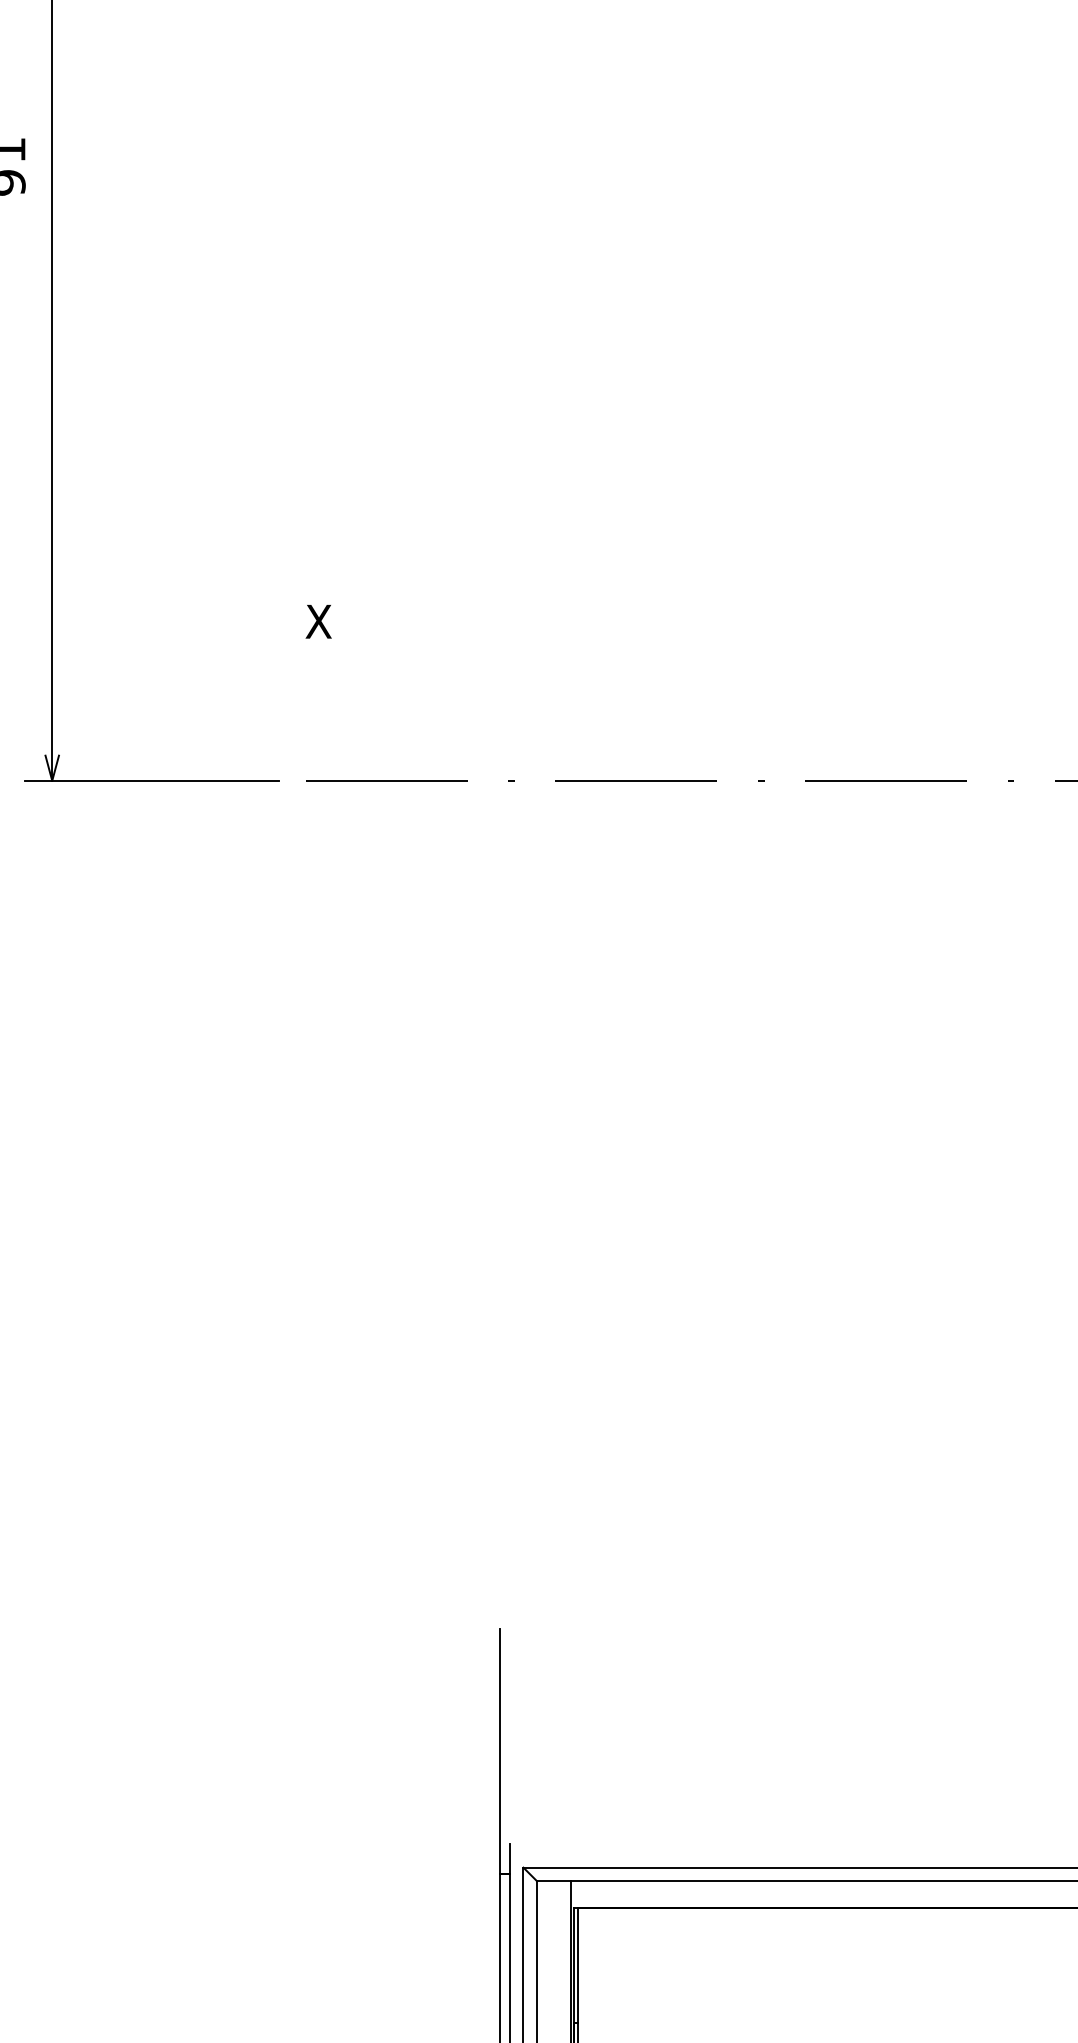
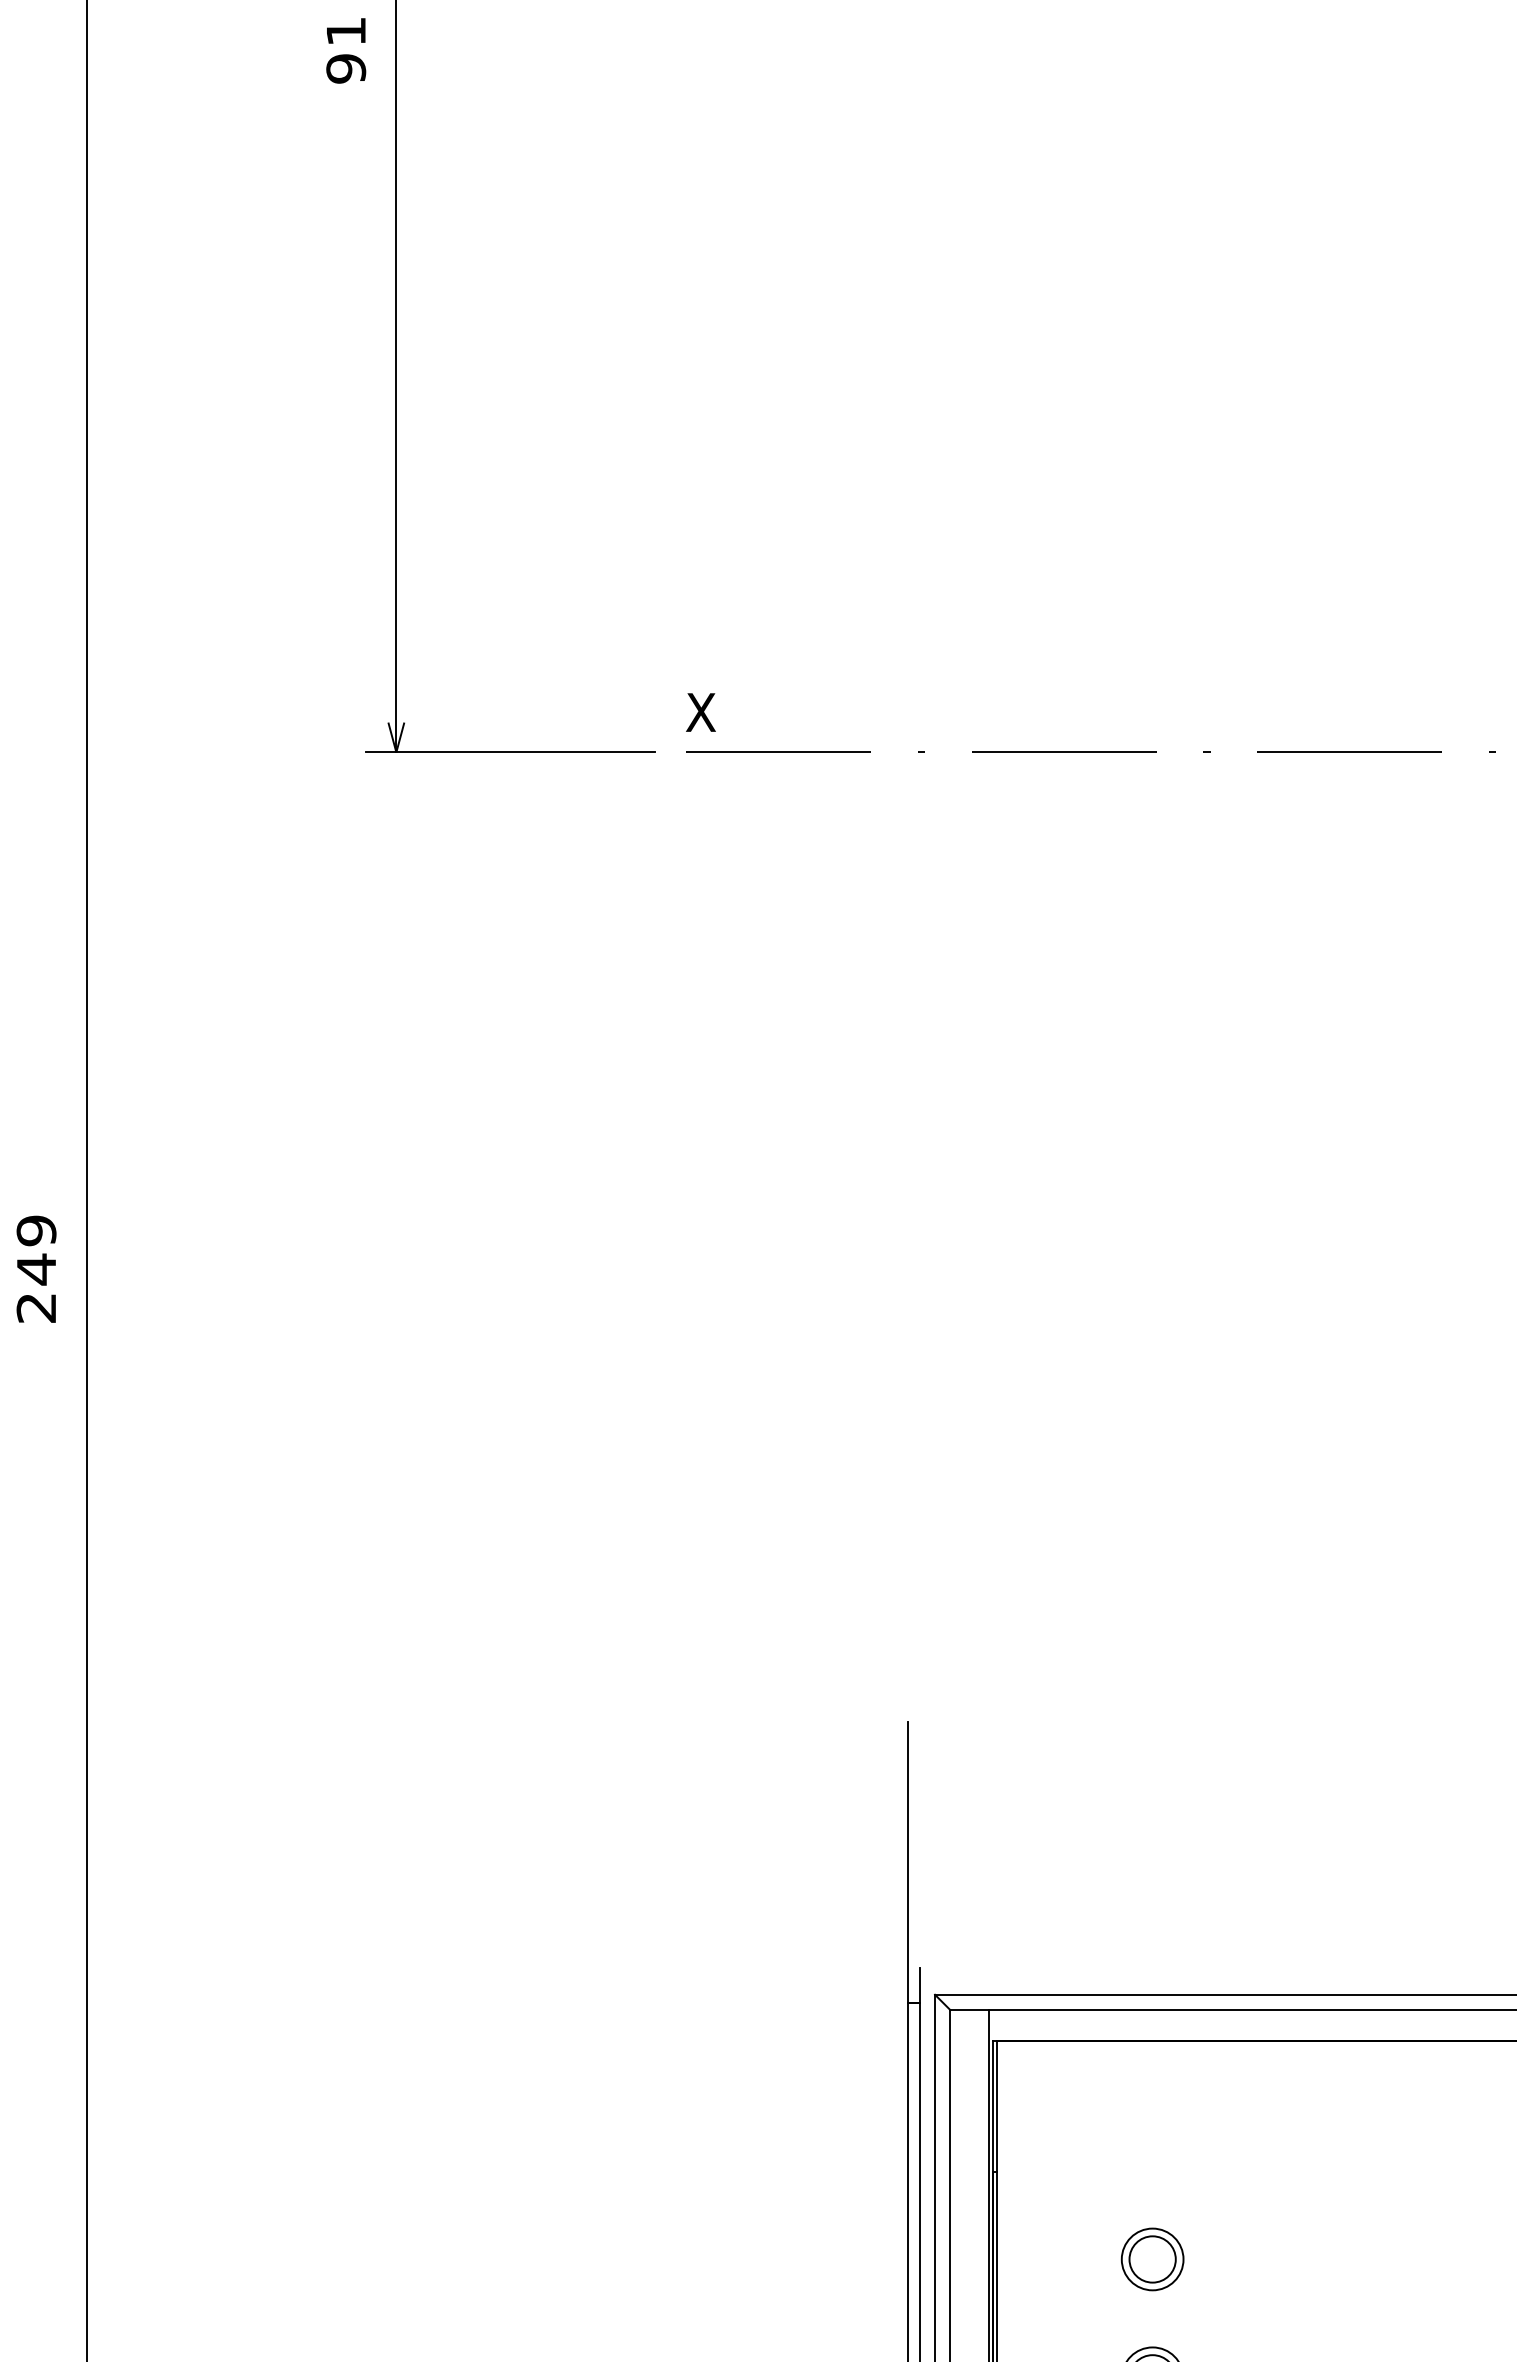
text: (318, 621) -> (700, 712), moved

